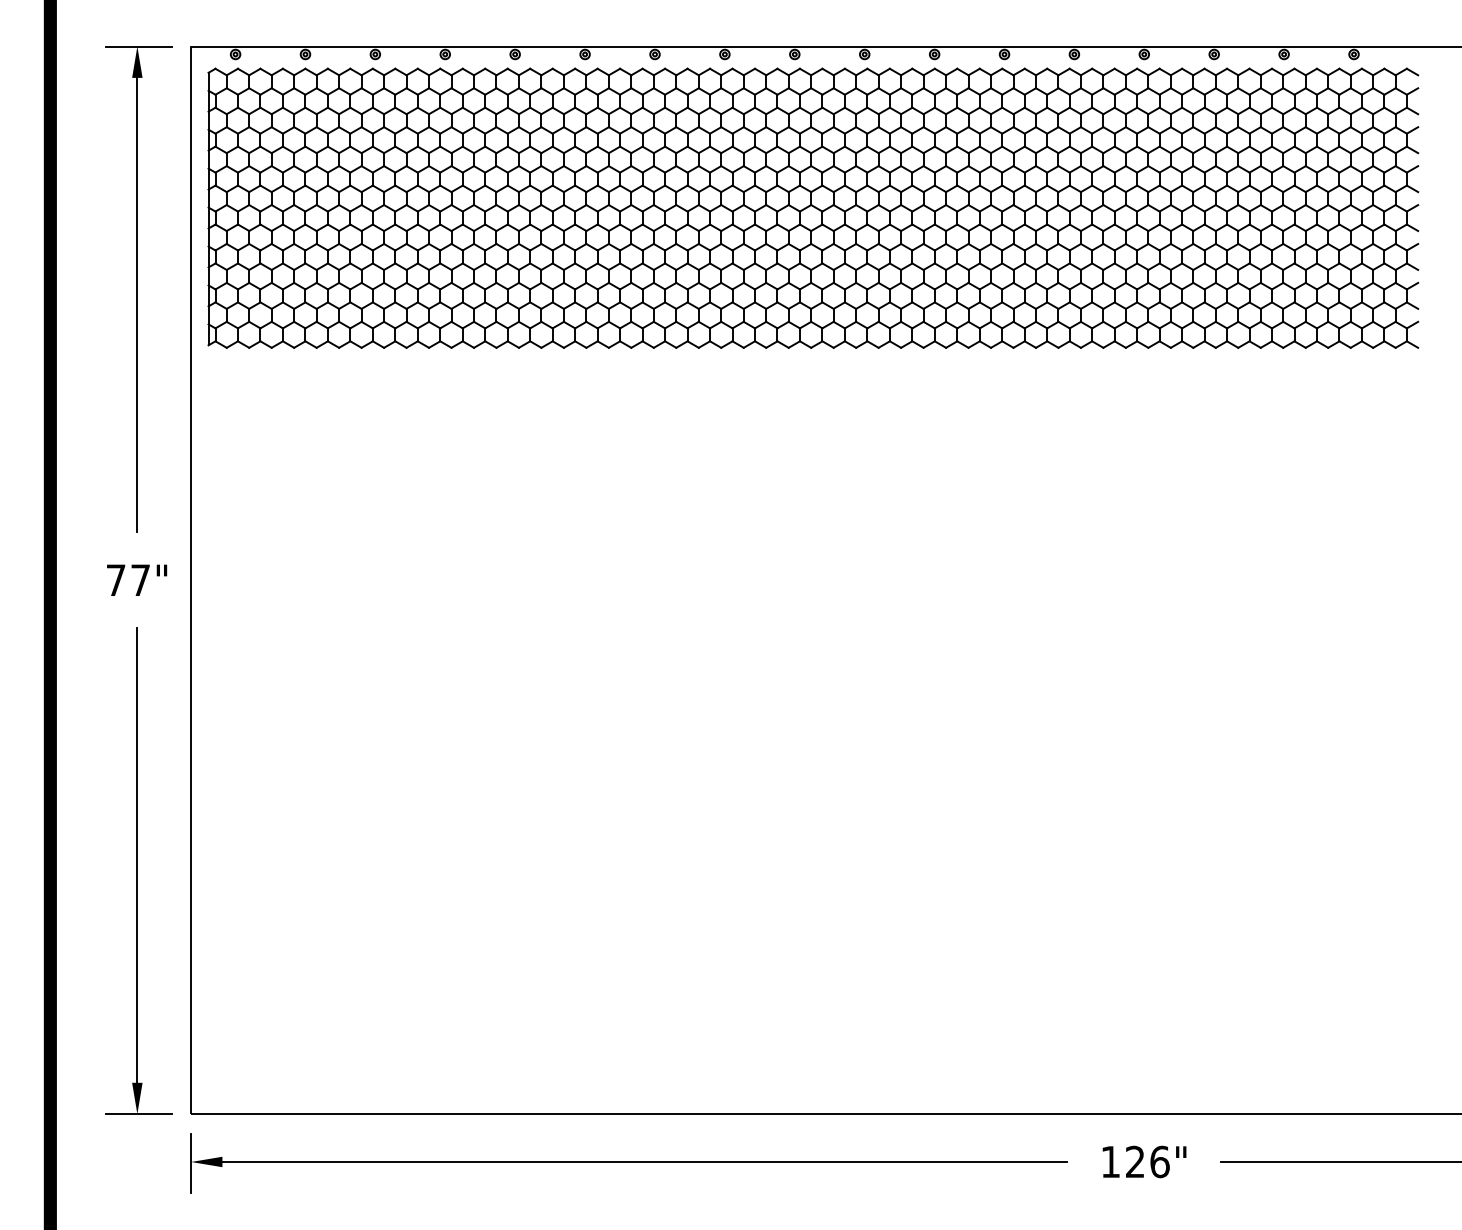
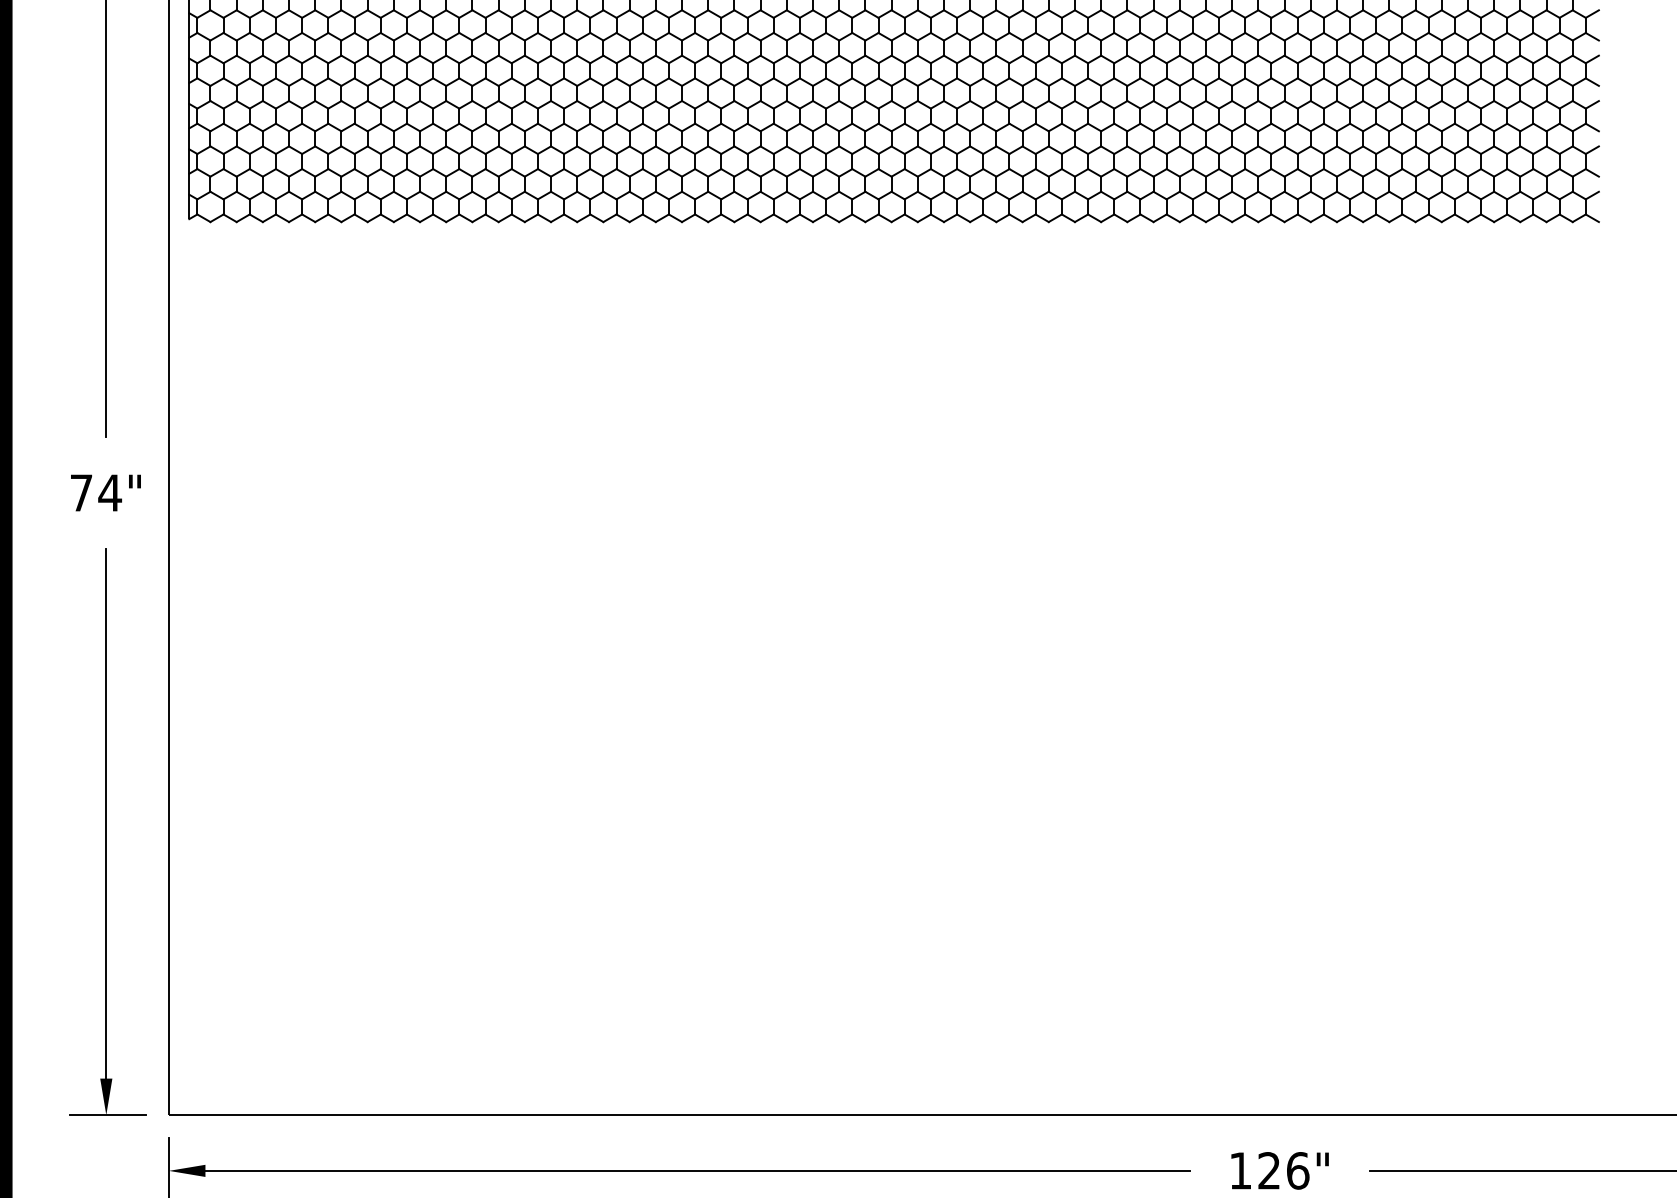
text: (140, 579) -> (109, 492), 77" -> 74"

